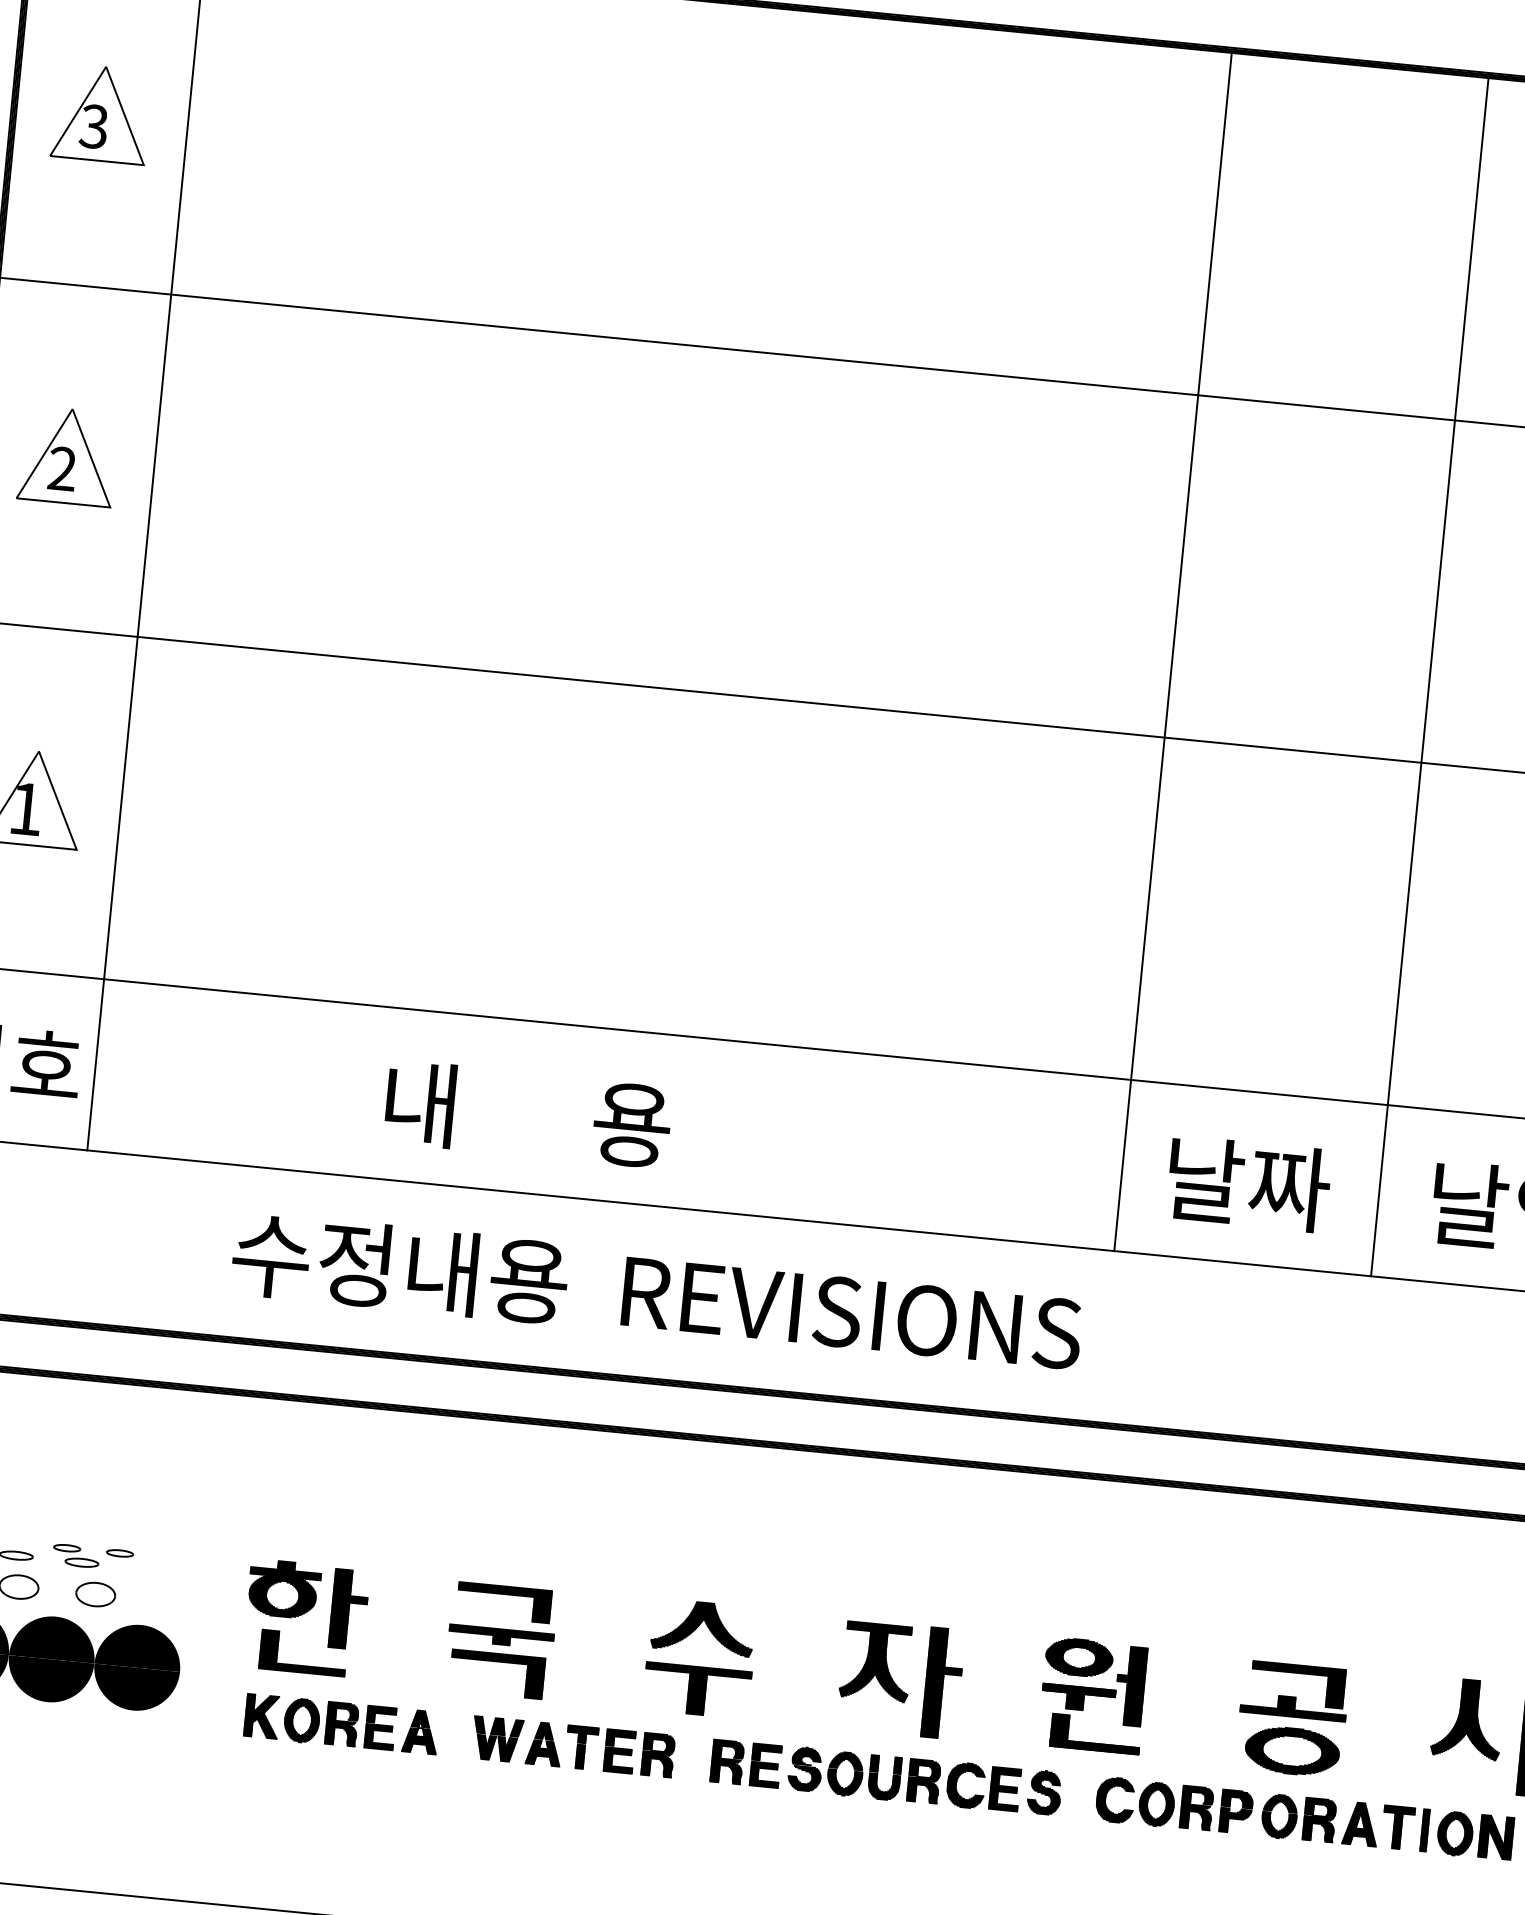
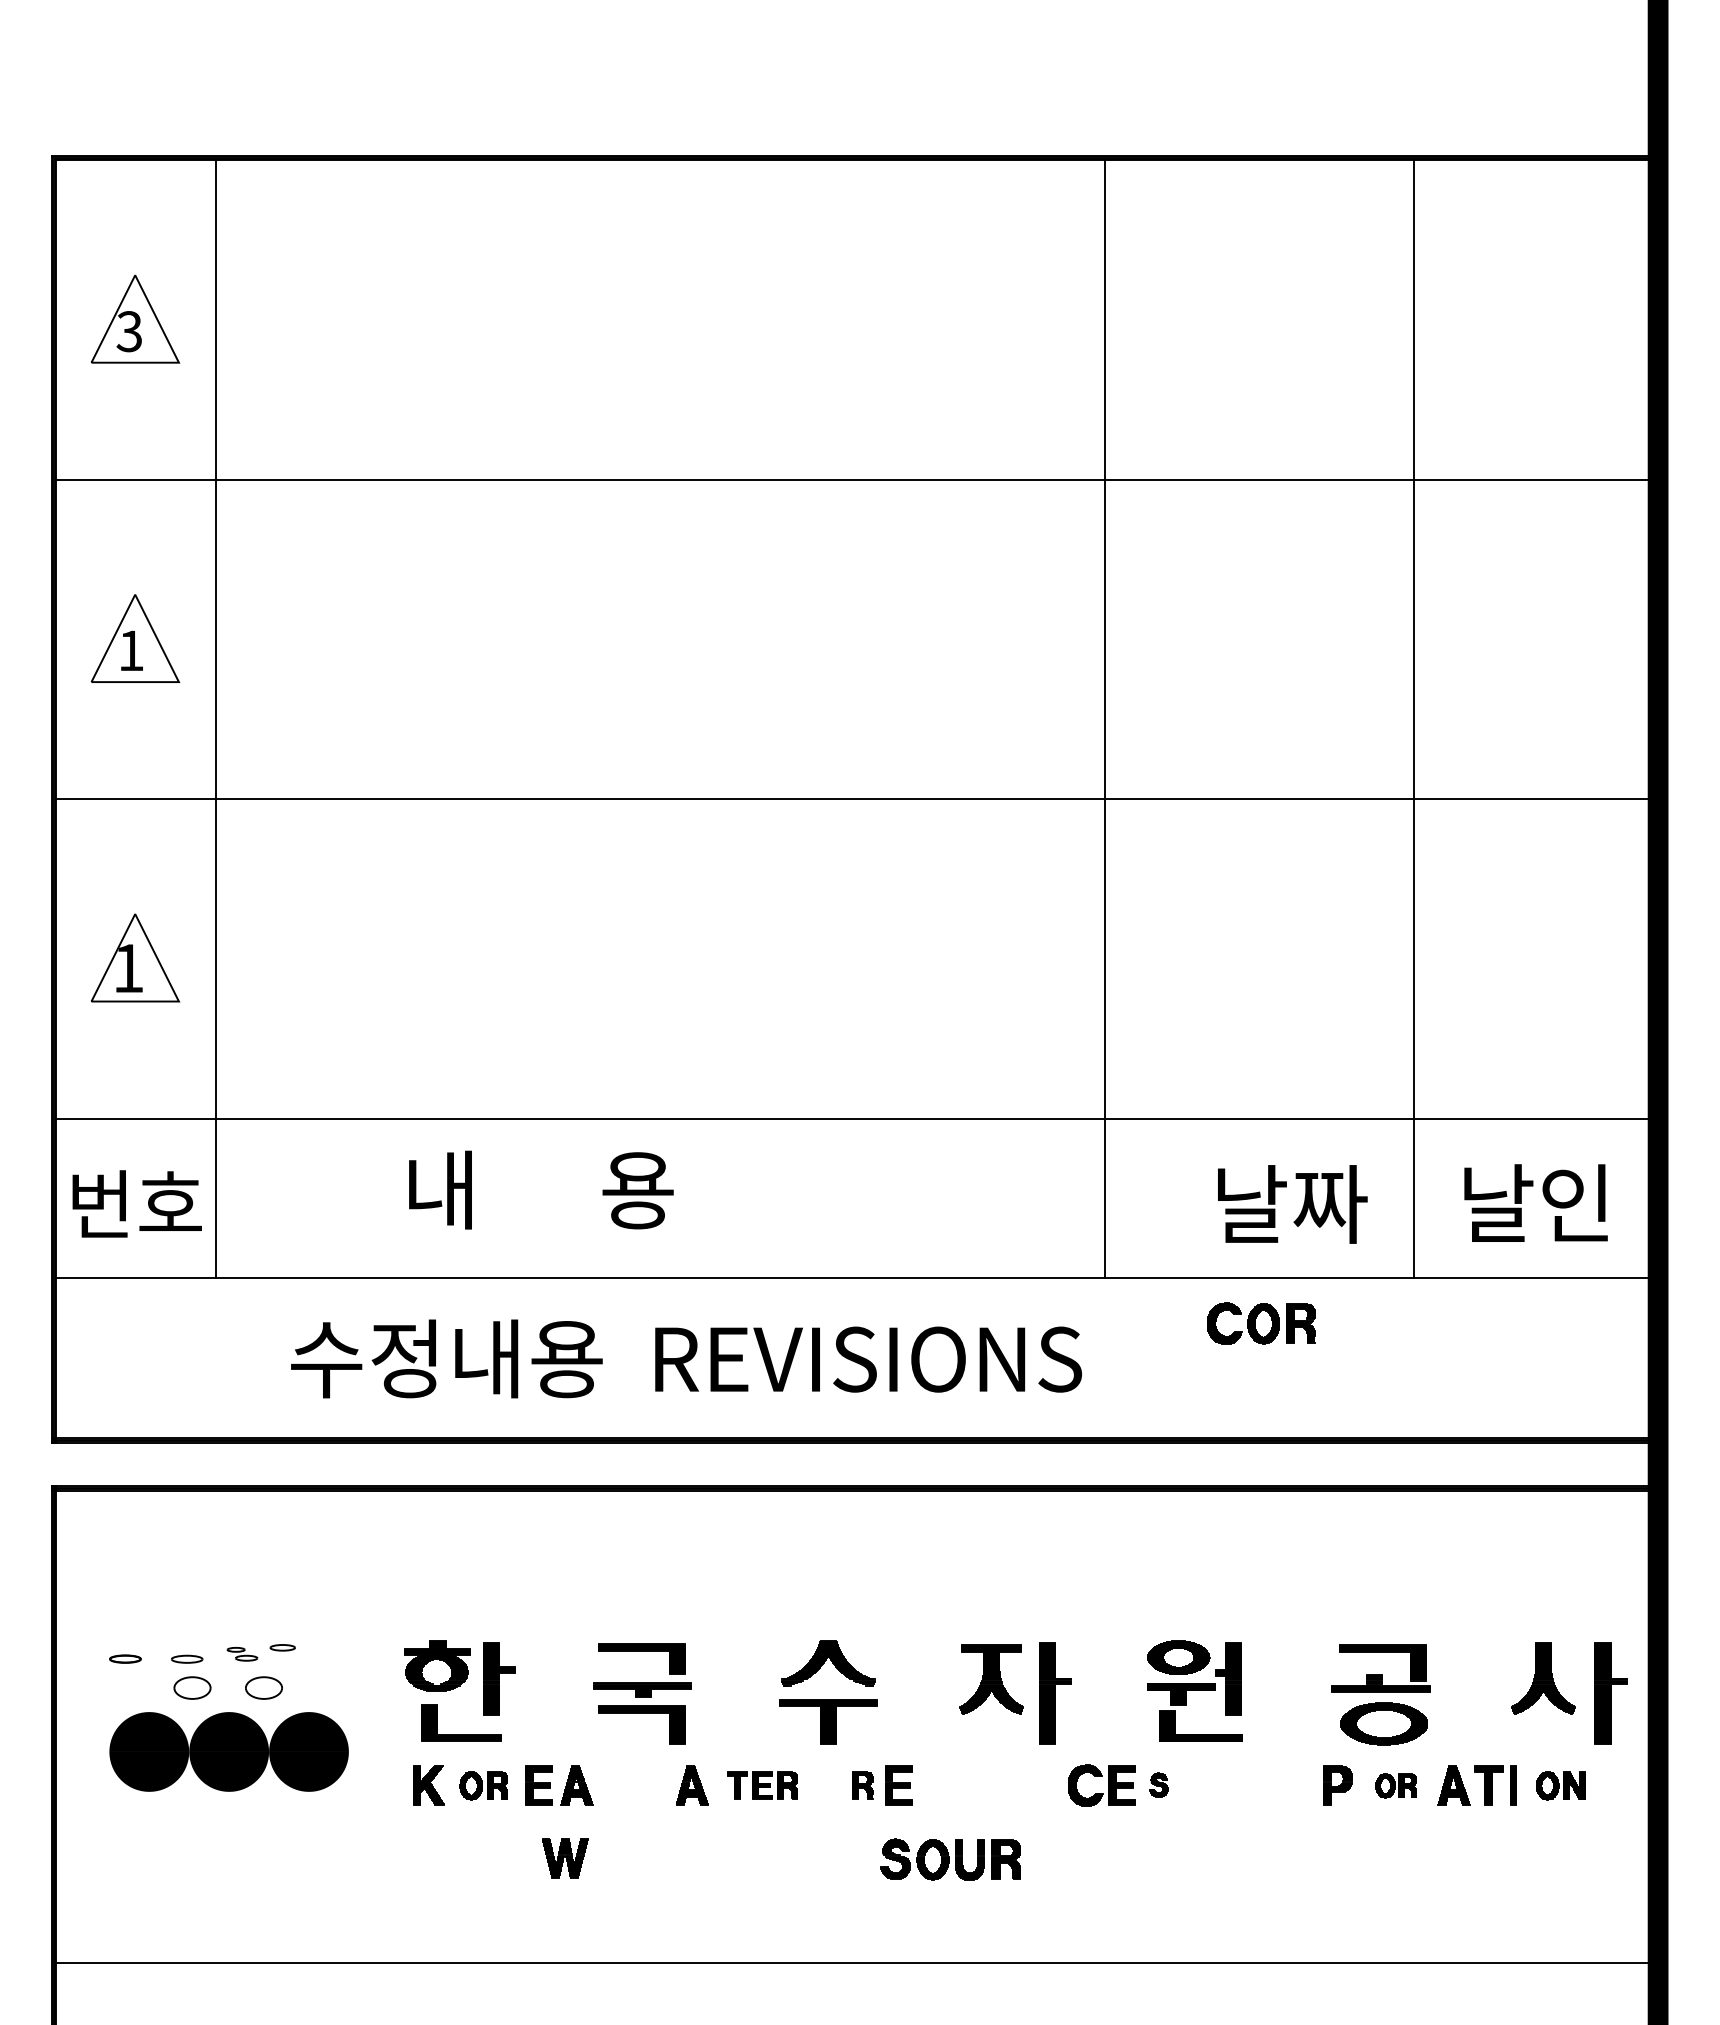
text: (61, 468) -> (130, 650), 2 -> 1
line: (1173, 652) -> (1105, 719), moved
text: (528, 1113) -> (541, 1189), moved
text: (657, 1293) -> (686, 1358), moved
part: (76, 1556) -> (242, 1654), size x0.7
part: (320, 1722) -> (483, 1785), size x0.7
part: (497, 1739) -> (565, 1858), moved
part: (619, 1751) -> (762, 1785), size x0.7
part: (726, 1761) -> (862, 1785), size x0.7
part: (864, 1775) -> (950, 1859), moved
part: (1044, 1791) -> (1158, 1784), size x0.6
part: (1154, 1803) -> (1261, 1323), moved
part: (1299, 1818) -> (1396, 1785), size x0.6
part: (1475, 1835) -> (1560, 1785), size x0.7

